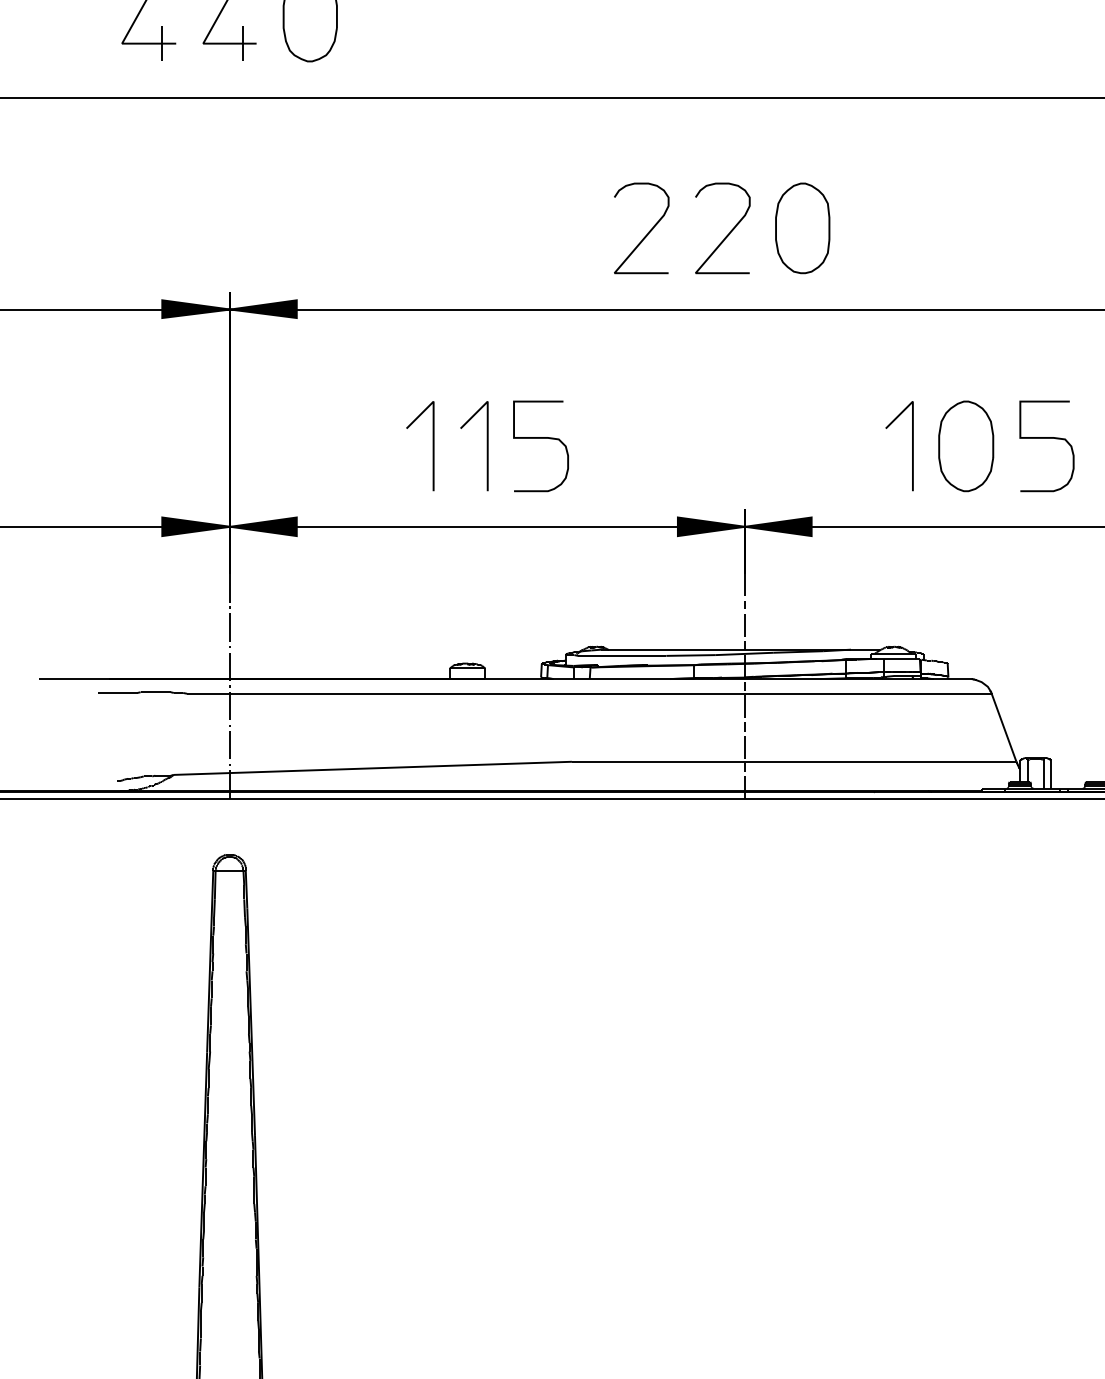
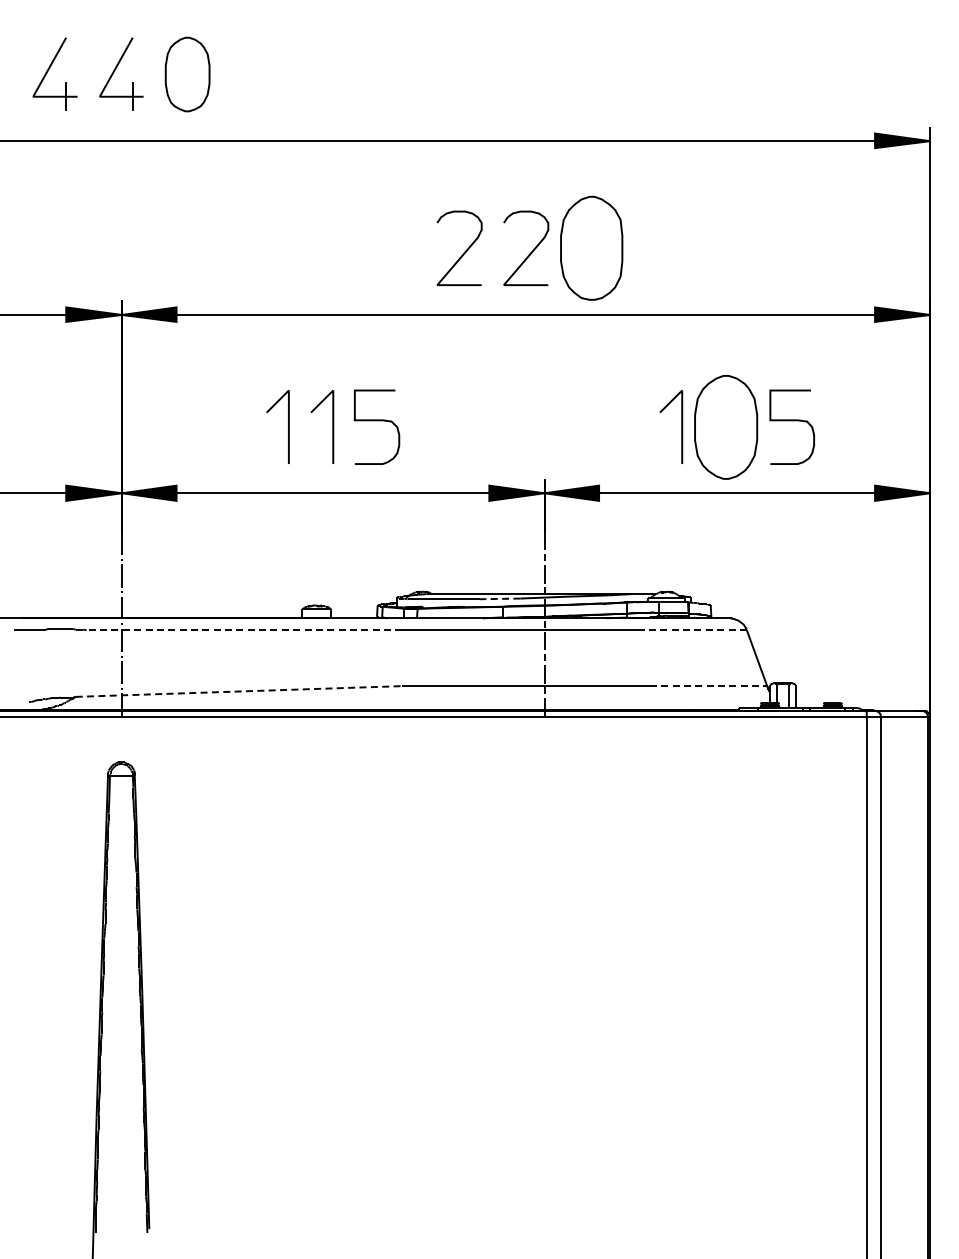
part: (802, 228) -> (591, 248), size x1.4
part: (965, 445) -> (725, 426), size x1.4
line: (690, 655) -> (499, 598), solid -> dashed
line: (379, 694) -> (244, 630), solid -> dashed
line: (927, 694) -> (694, 630), solid -> dashed
line: (944, 762) -> (708, 686), solid -> dashed
line: (373, 768) -> (239, 691), solid -> dashed

